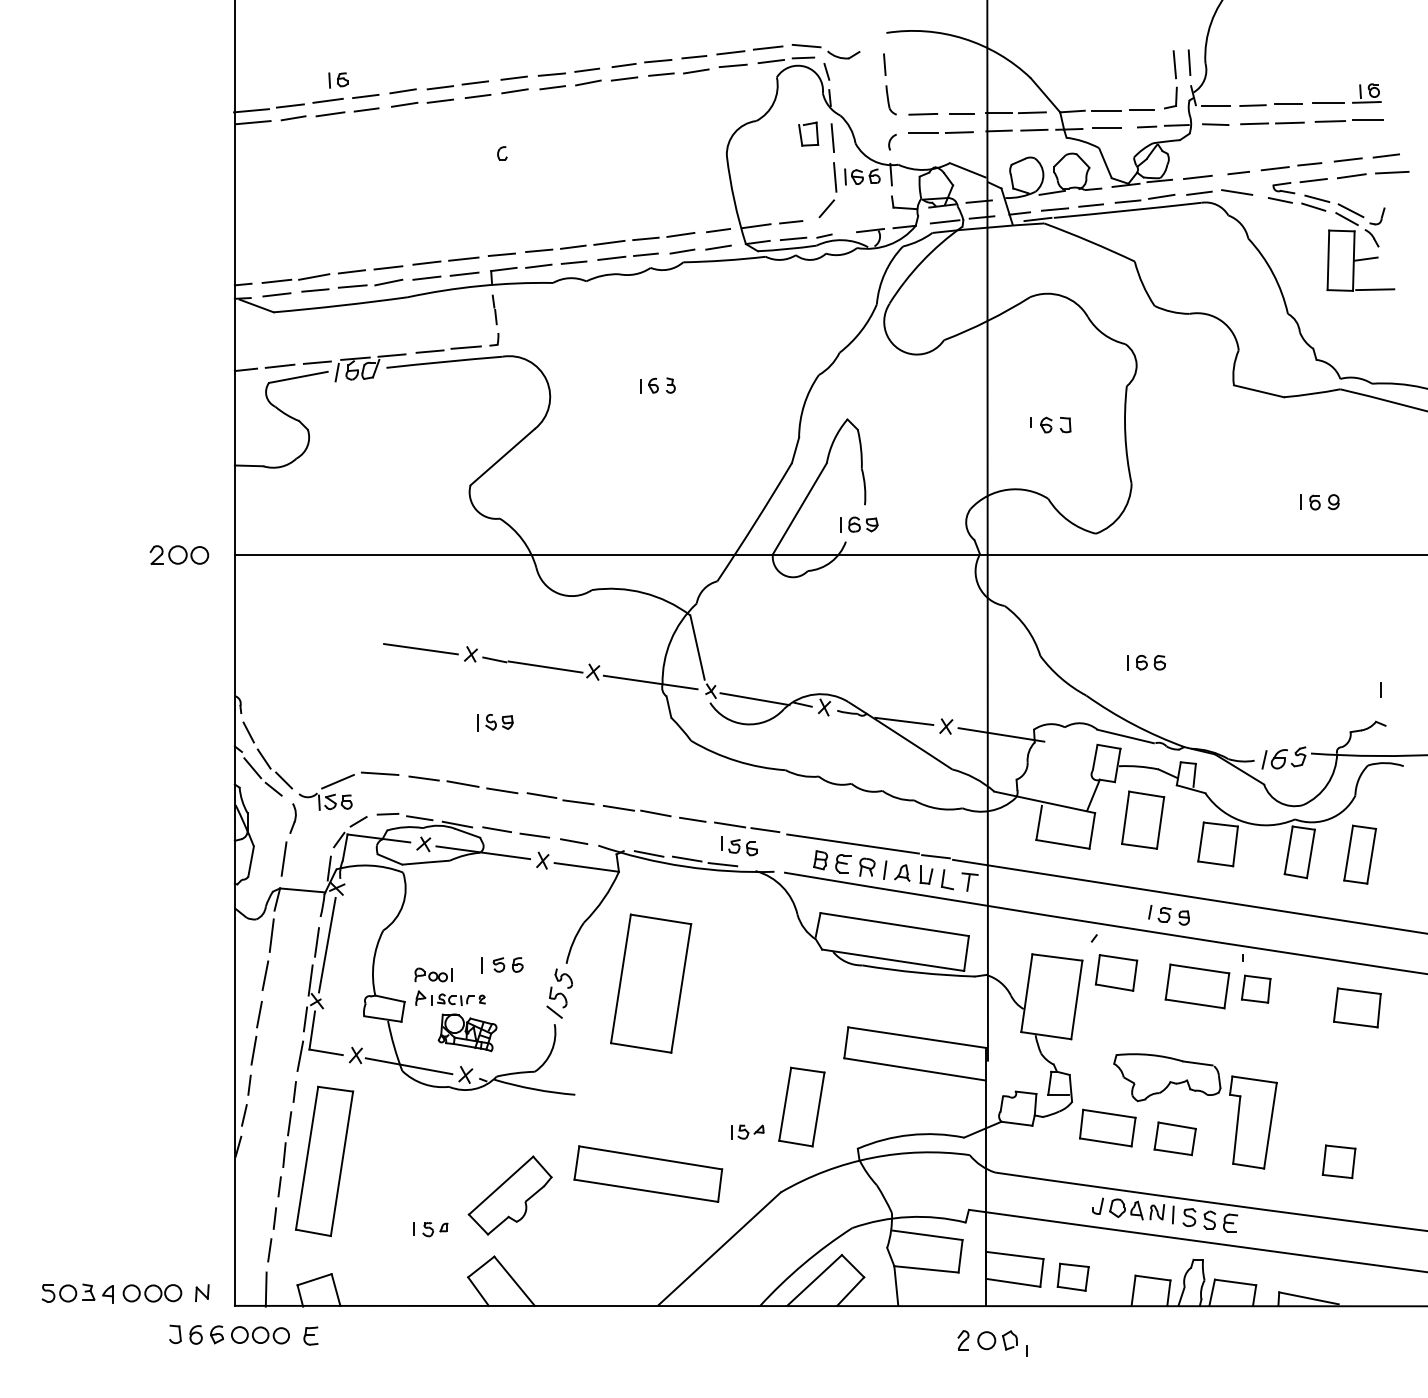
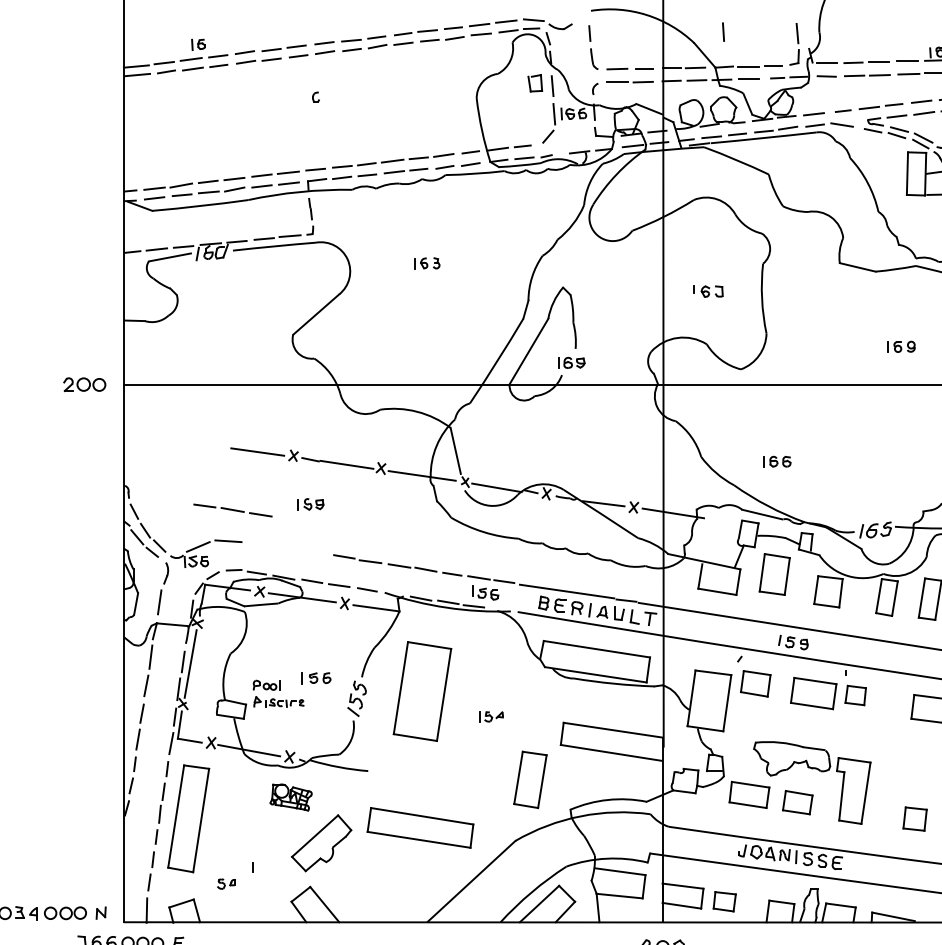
line: (1189, 62) -> (723, 31), moved
part: (463, 784) -> (233, 510), moved
part: (467, 1032) -> (291, 797), moved
part: (747, 1131) -> (491, 716), moved
part: (435, 1229) -> (226, 884), moved

